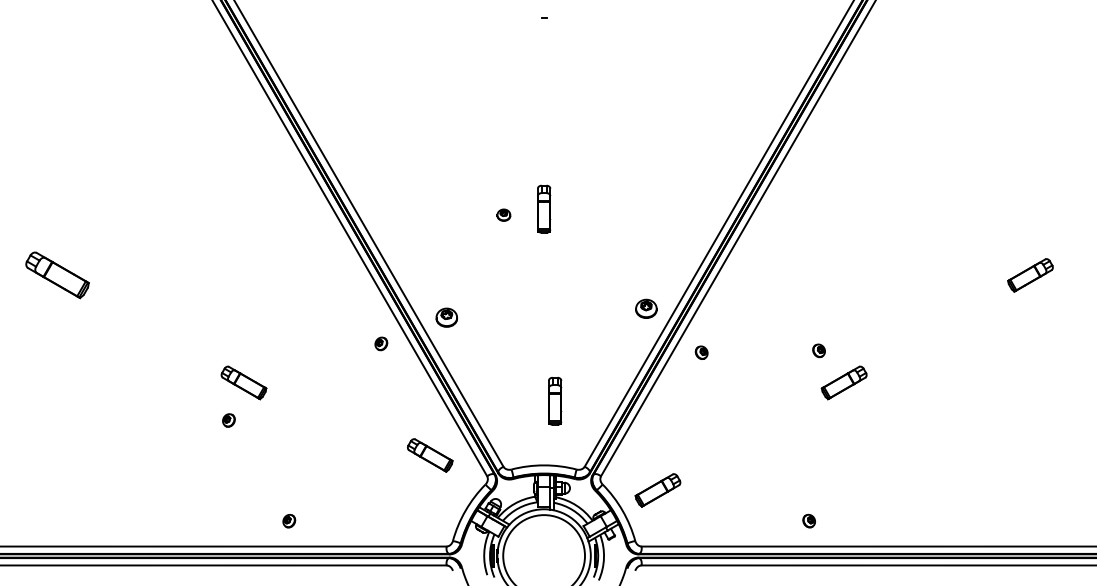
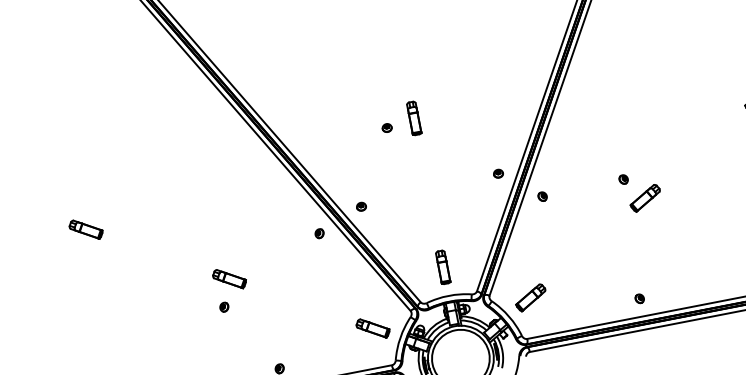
part: (57, 275) -> (86, 229), size x0.71
part: (646, 308) -> (498, 173), size x0.62
part: (446, 317) -> (361, 206), size x0.62
part: (555, 401) -> (443, 267), moved
part: (430, 455) -> (373, 328), moved

